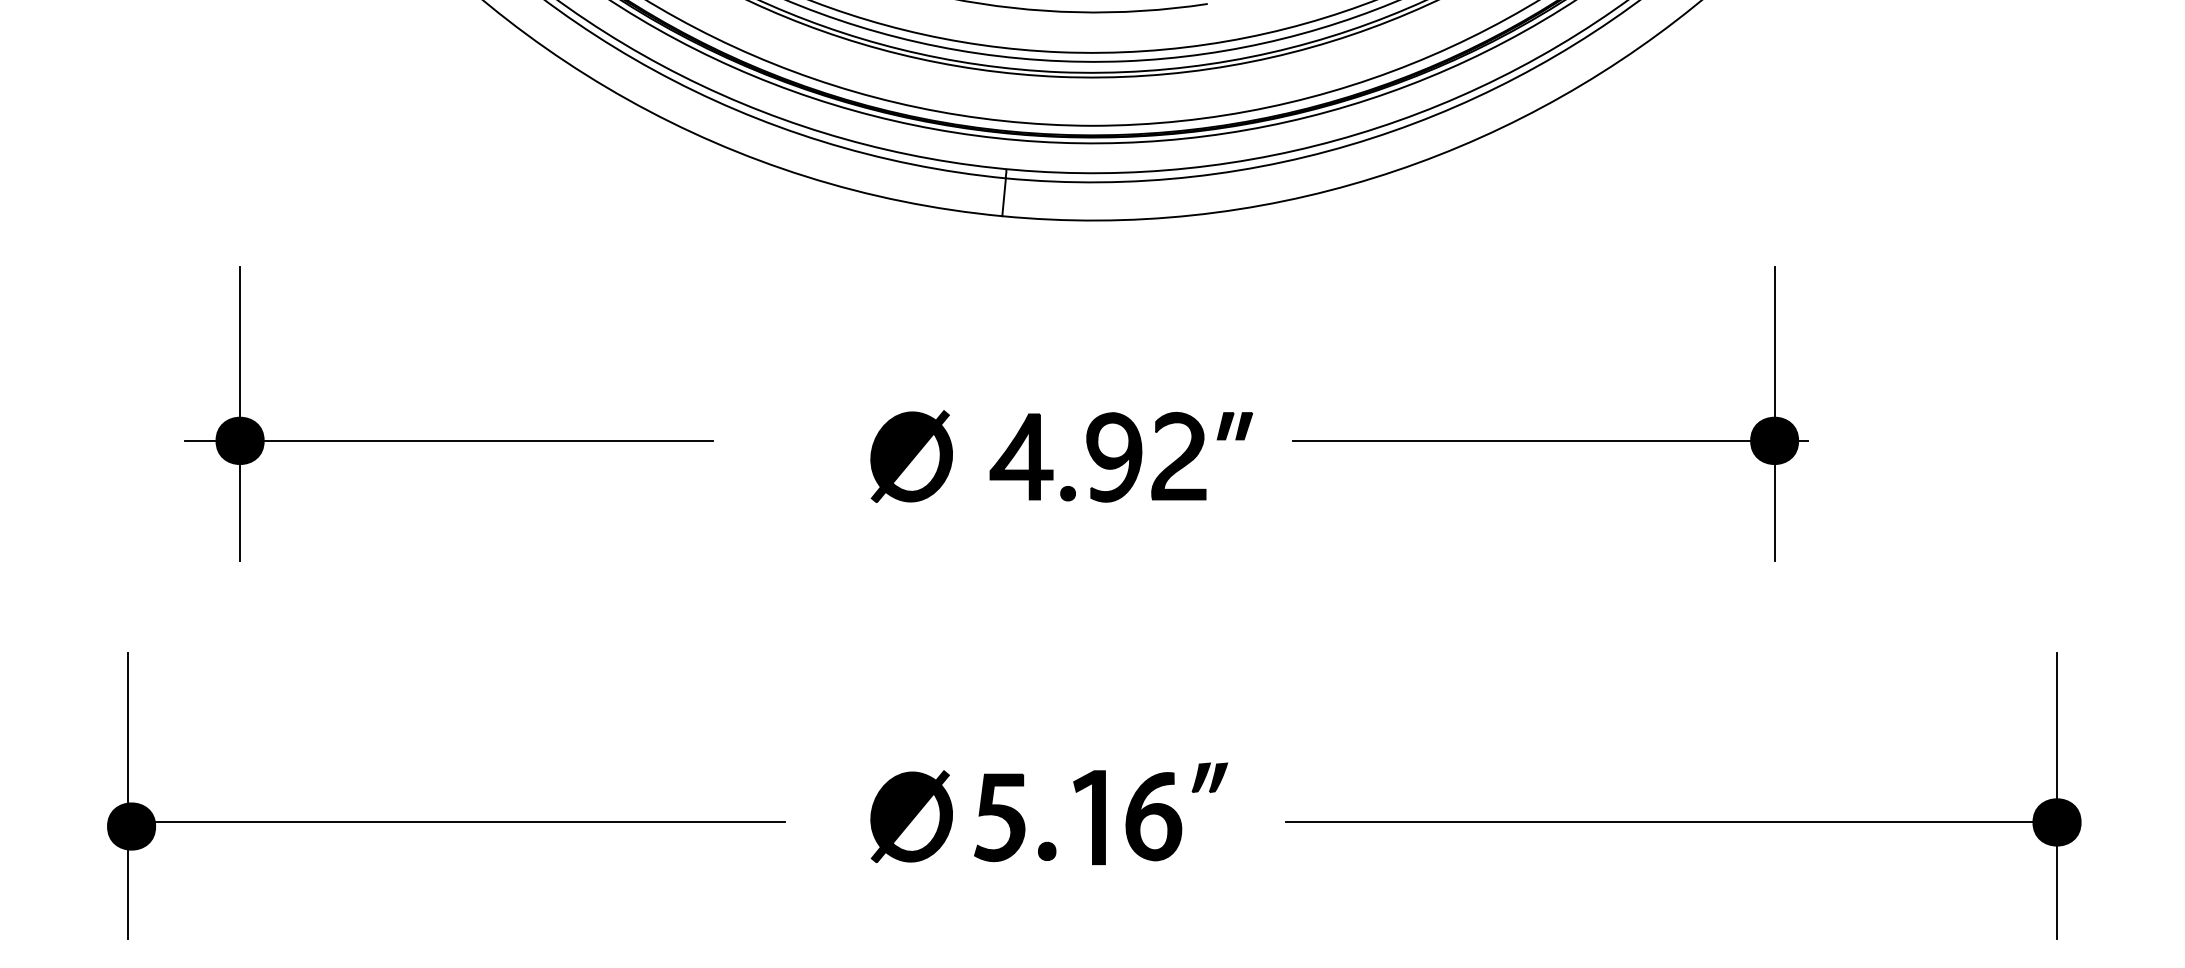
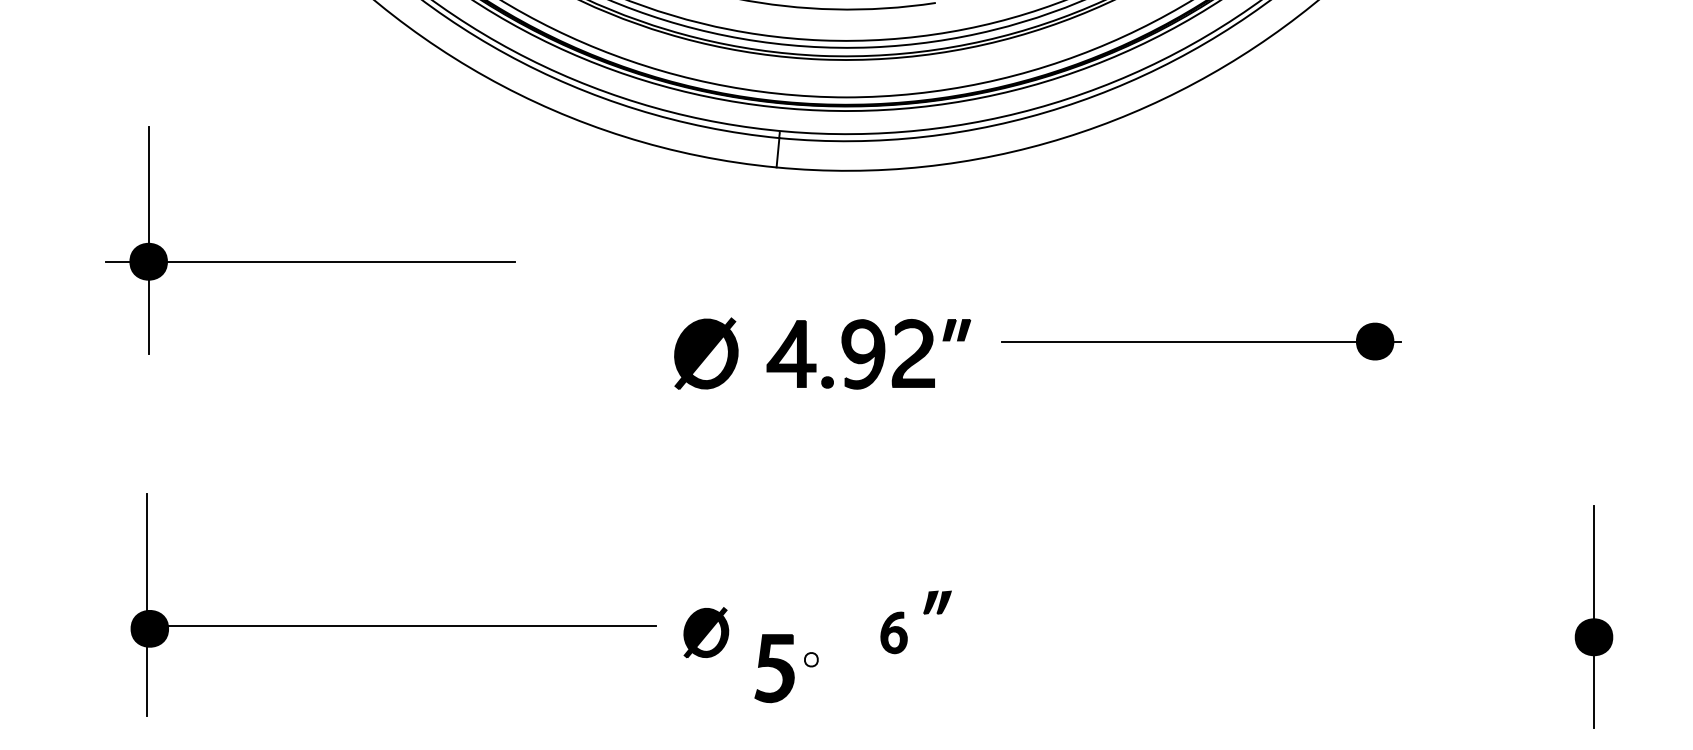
line: (1774, 413) -> (1375, 320), removed
part: (448, 440) -> (310, 261), moved
part: (911, 816) -> (706, 632), size x0.7
part: (1153, 816) -> (893, 632), size x0.6
part: (999, 817) -> (774, 668), moved
part: (1089, 817) -> (844, 633), removed
part: (446, 821) -> (393, 624), moved
line: (1671, 822) -> (1295, 637), removed
fill: (1046, 851) -> (810, 659), removed

